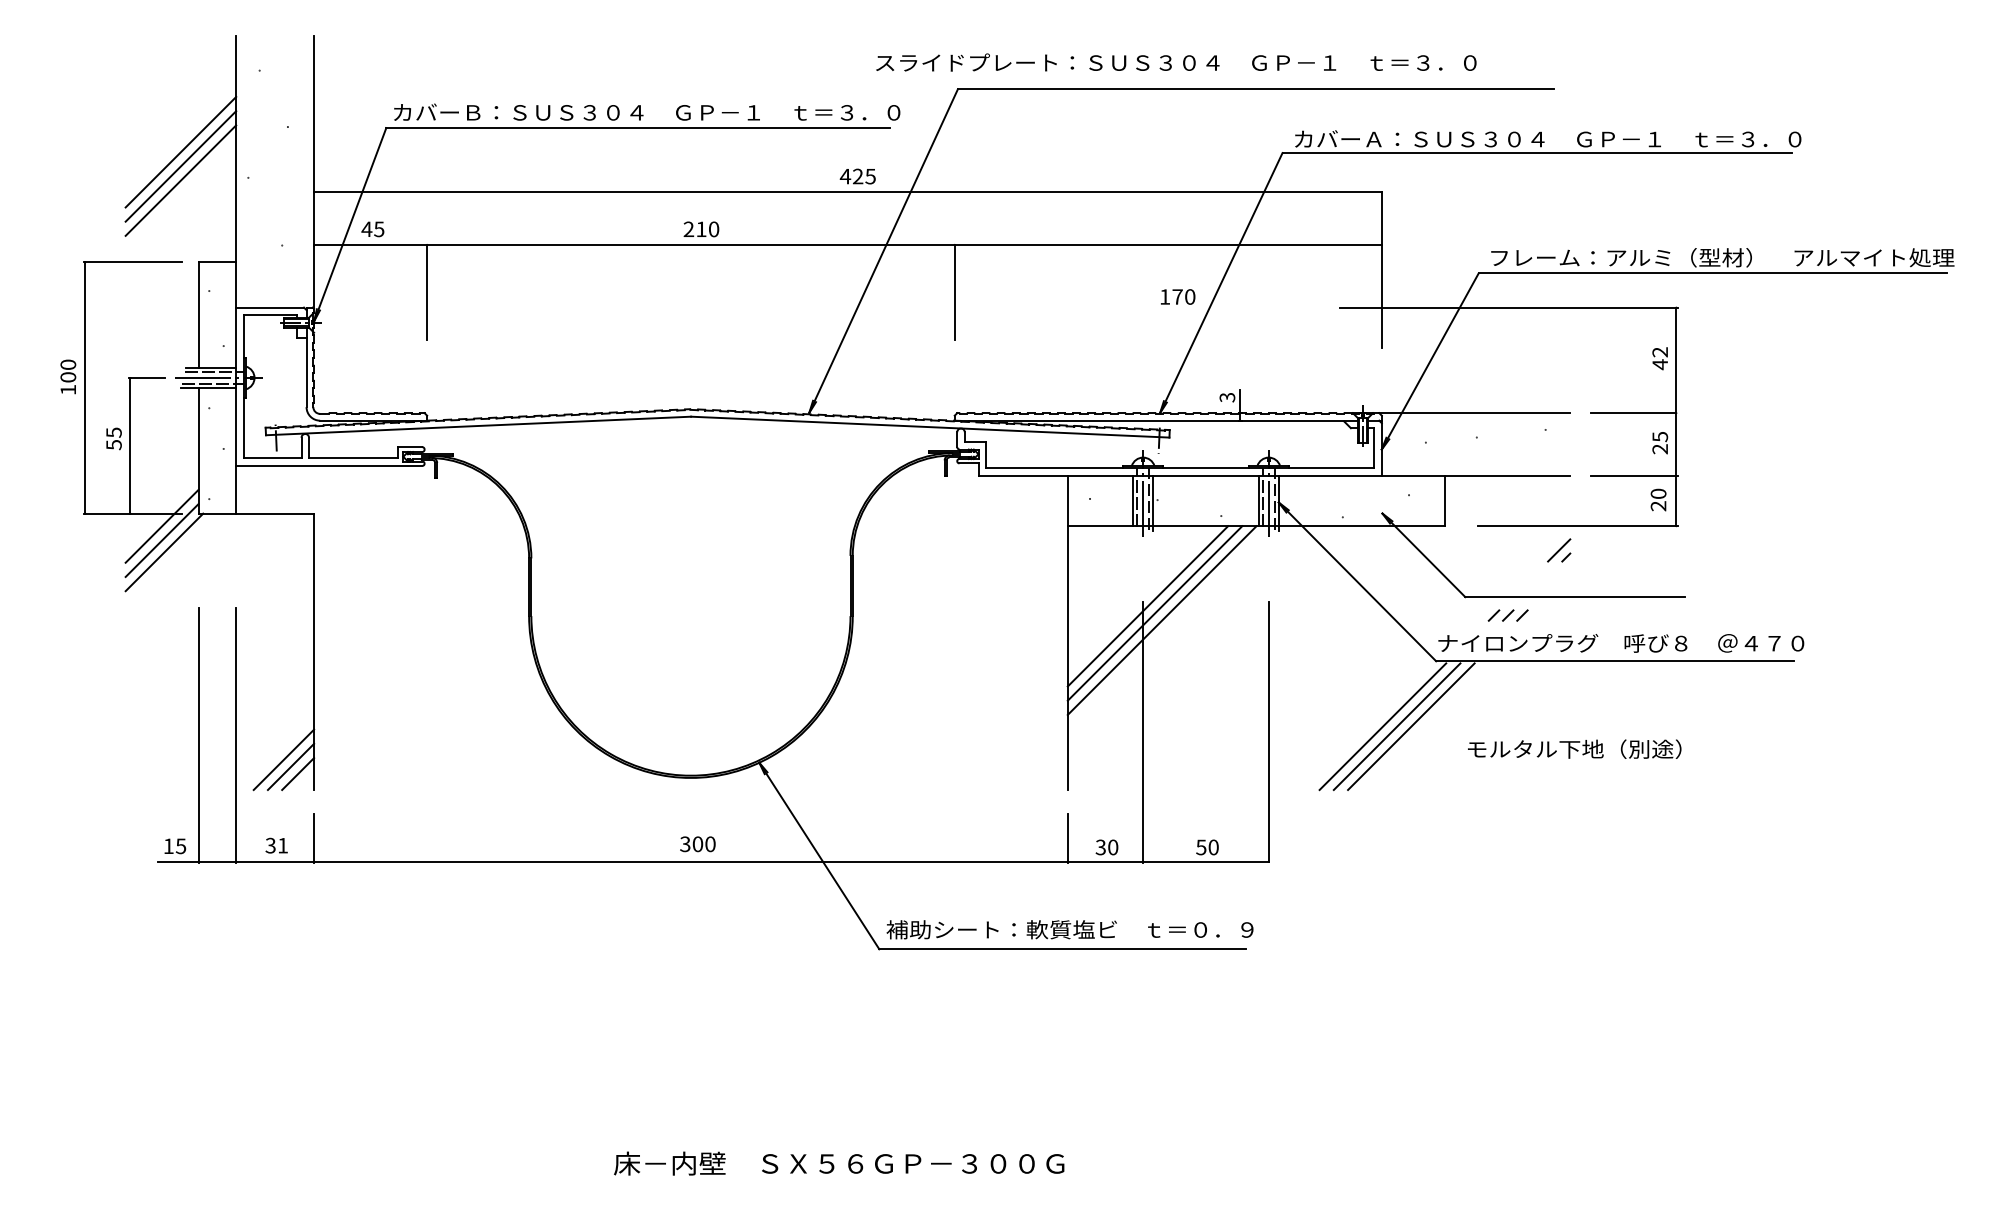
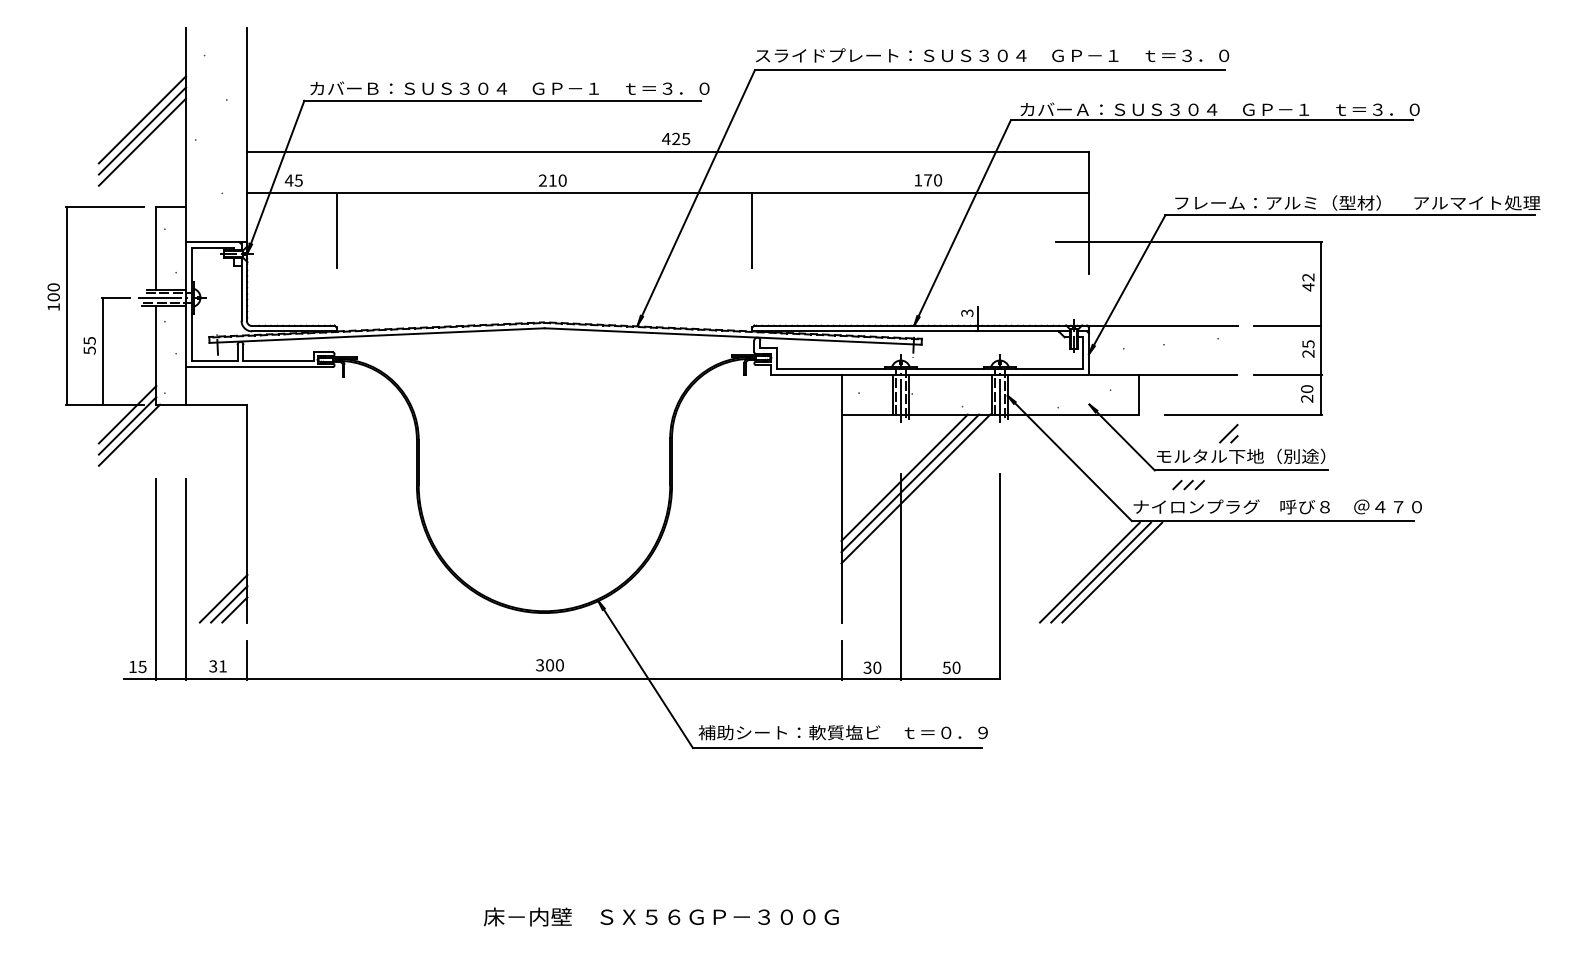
text: (1176, 62) -> (992, 55), moved
text: (1178, 296) -> (928, 179), moved
text: (1574, 748) -> (1240, 455), moved

